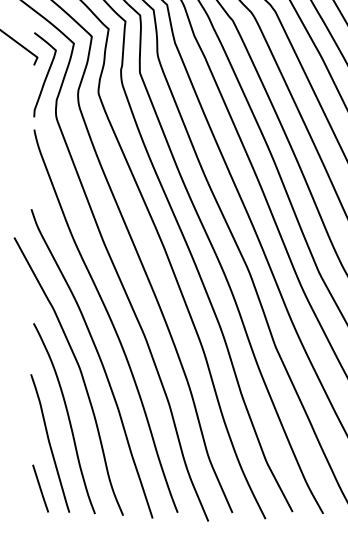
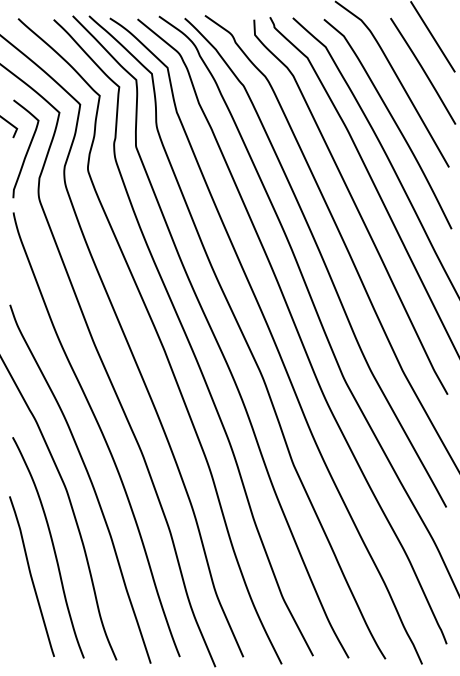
line: (40, 488) -> (20, 628), removed

